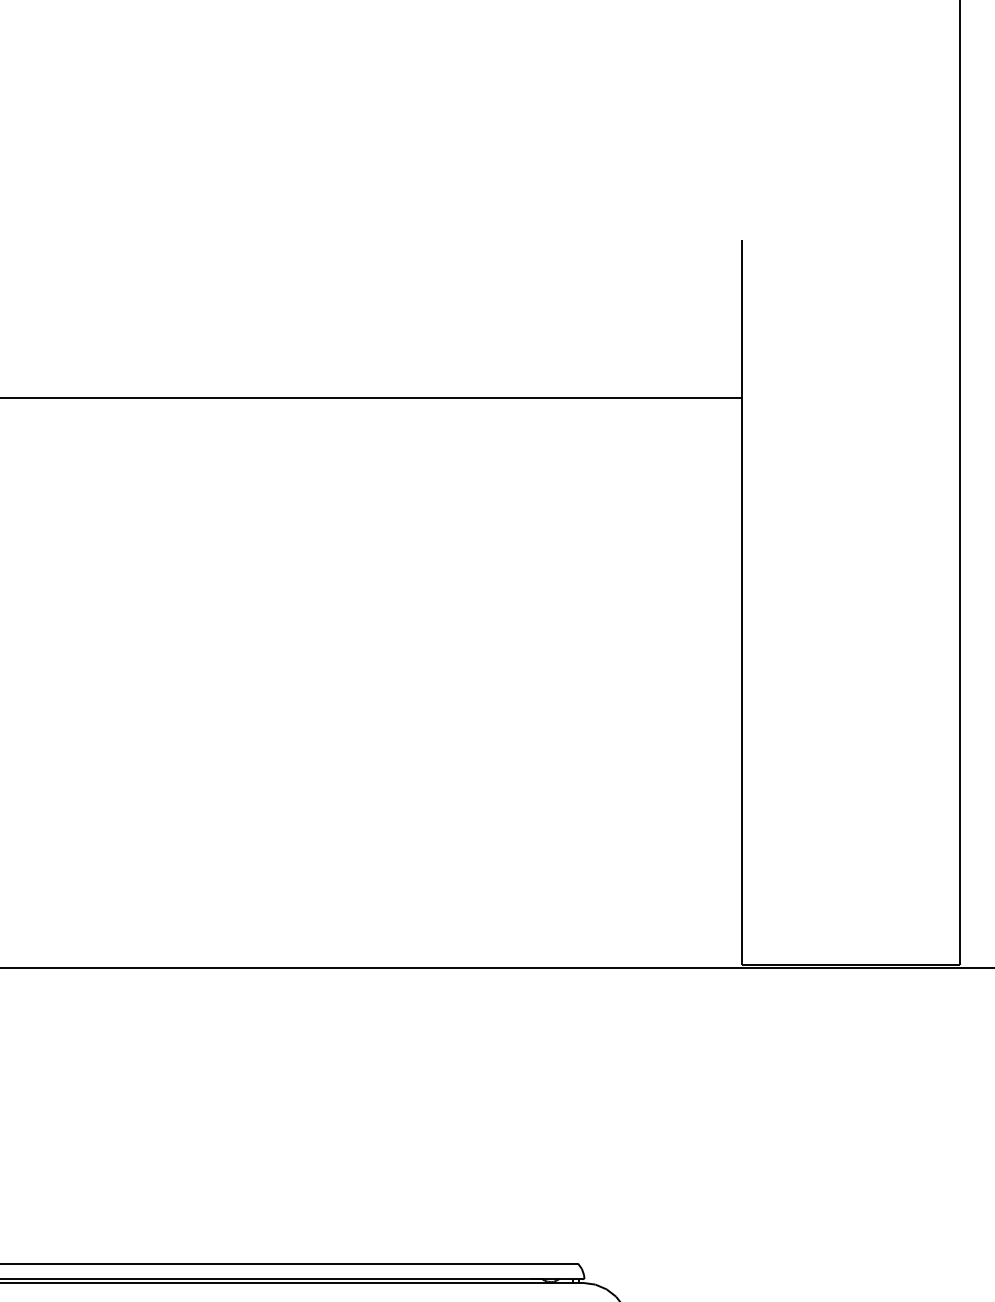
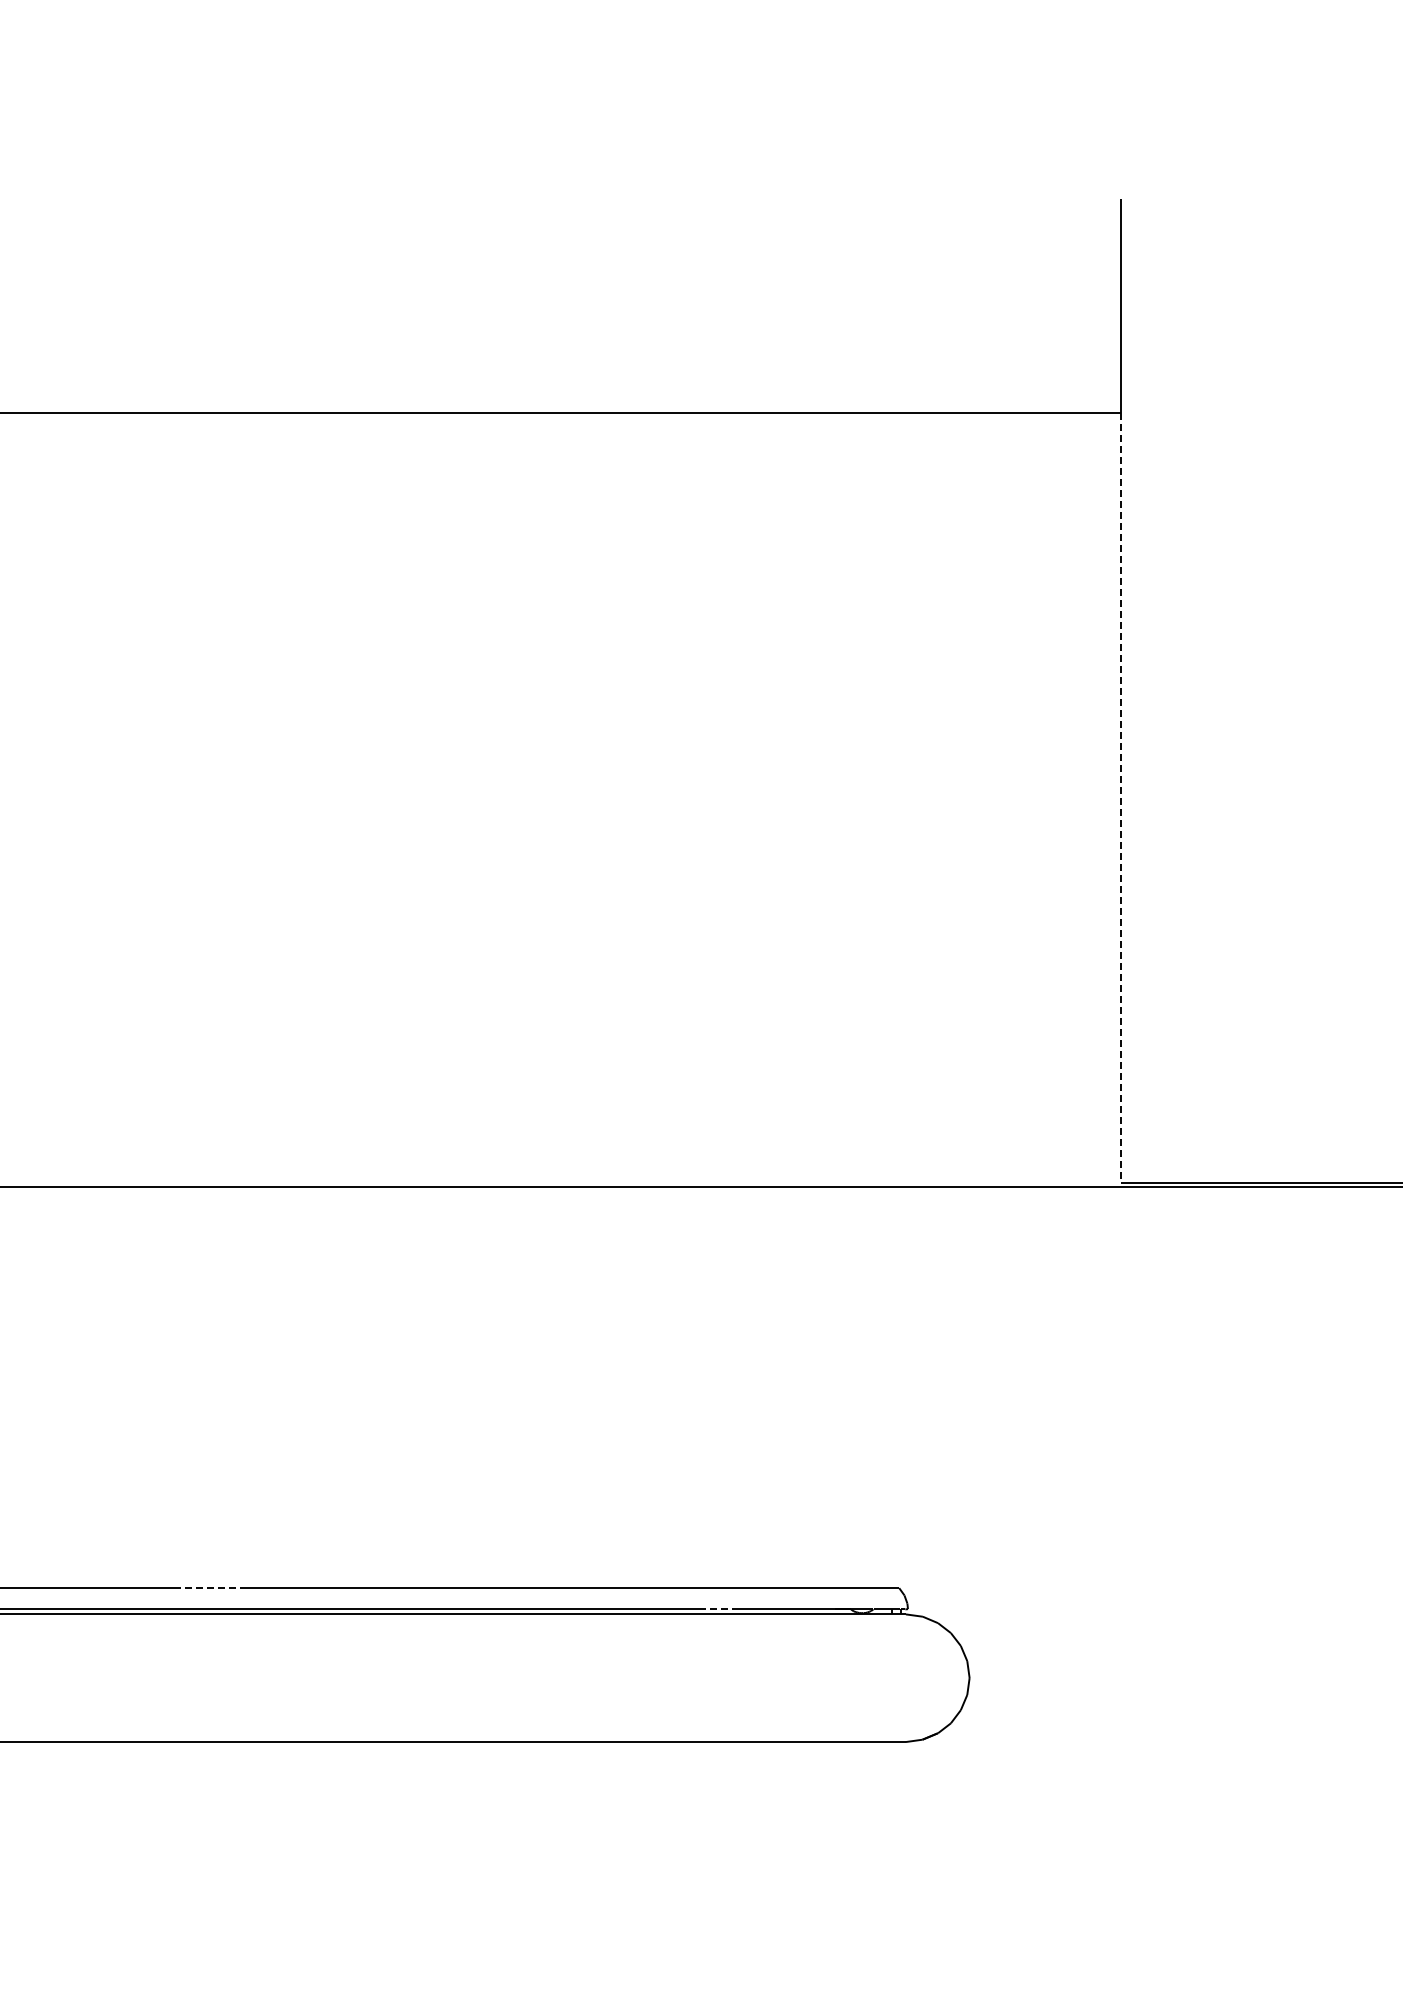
line: (741, 681) -> (1121, 798), solid -> dashed
line: (72, 1263) -> (212, 1588), solid -> dashed
line: (444, 1279) -> (718, 1609), solid -> dashed

